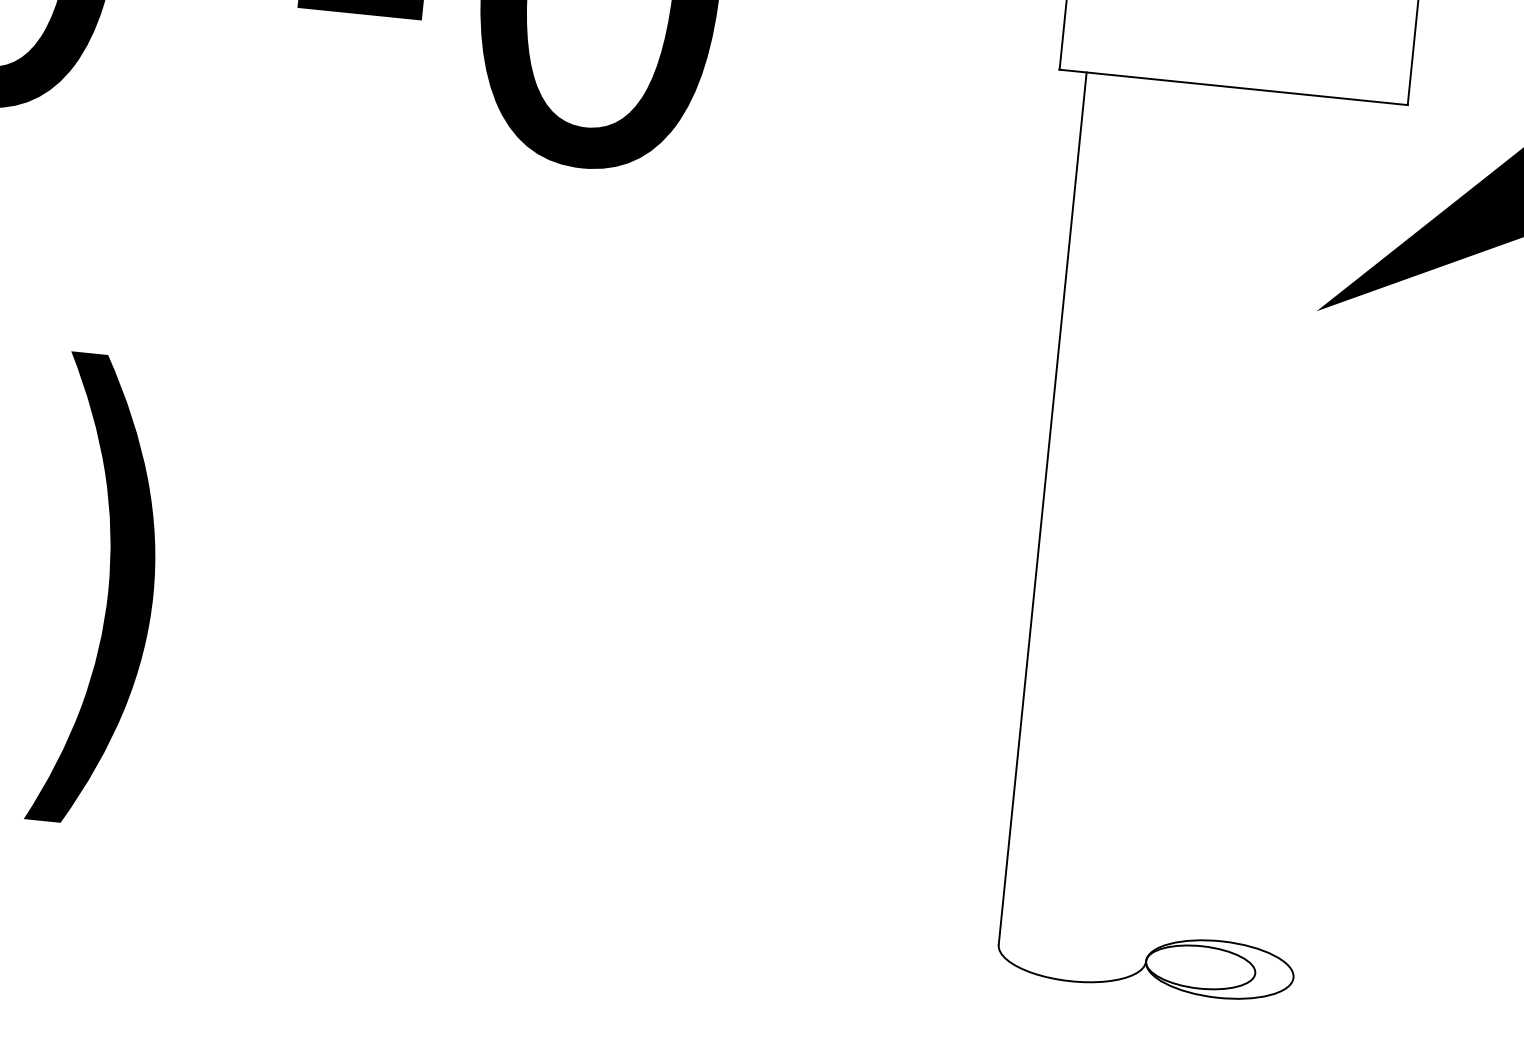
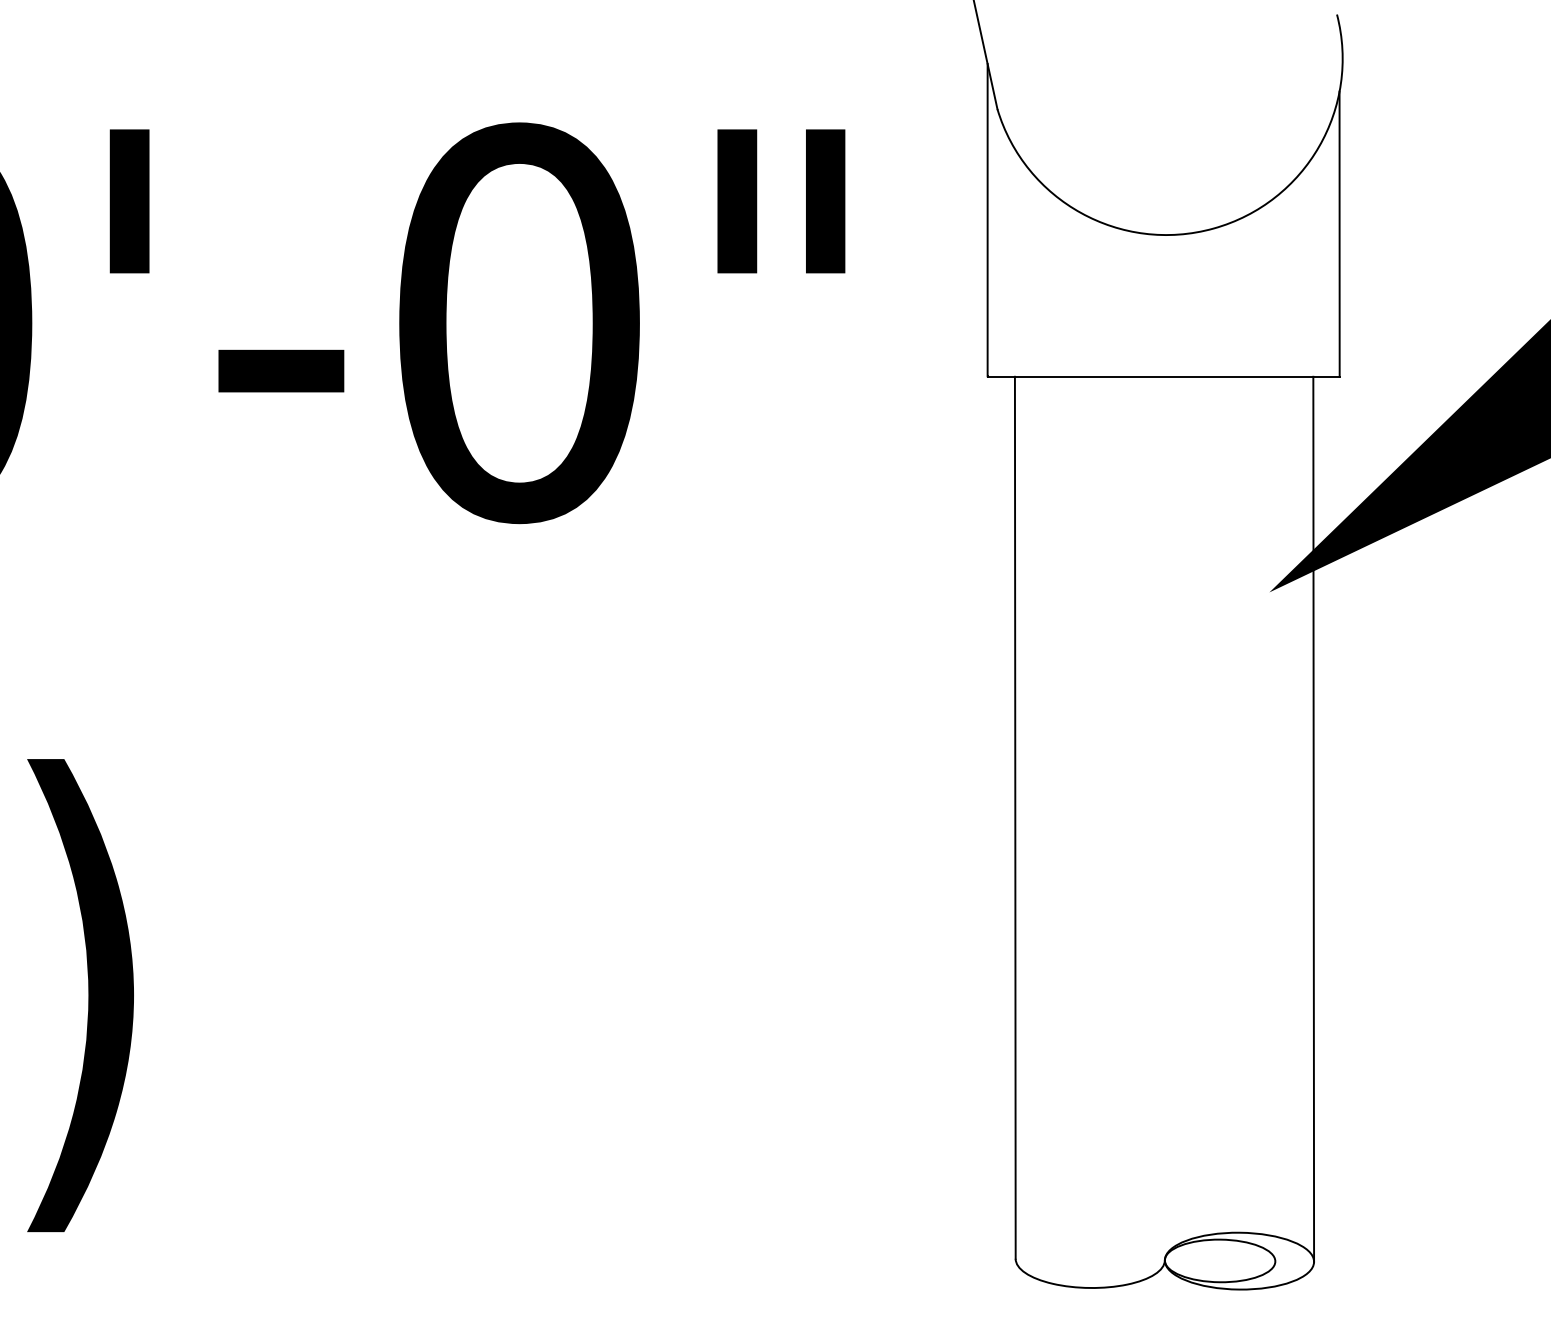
line: (1337, 539) -> (1313, 818), added

